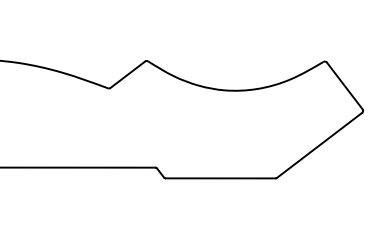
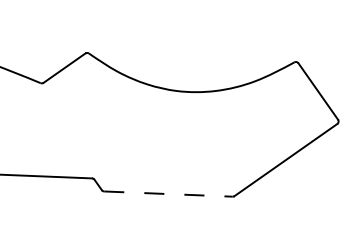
line: (220, 178) -> (168, 194), solid -> dashed

